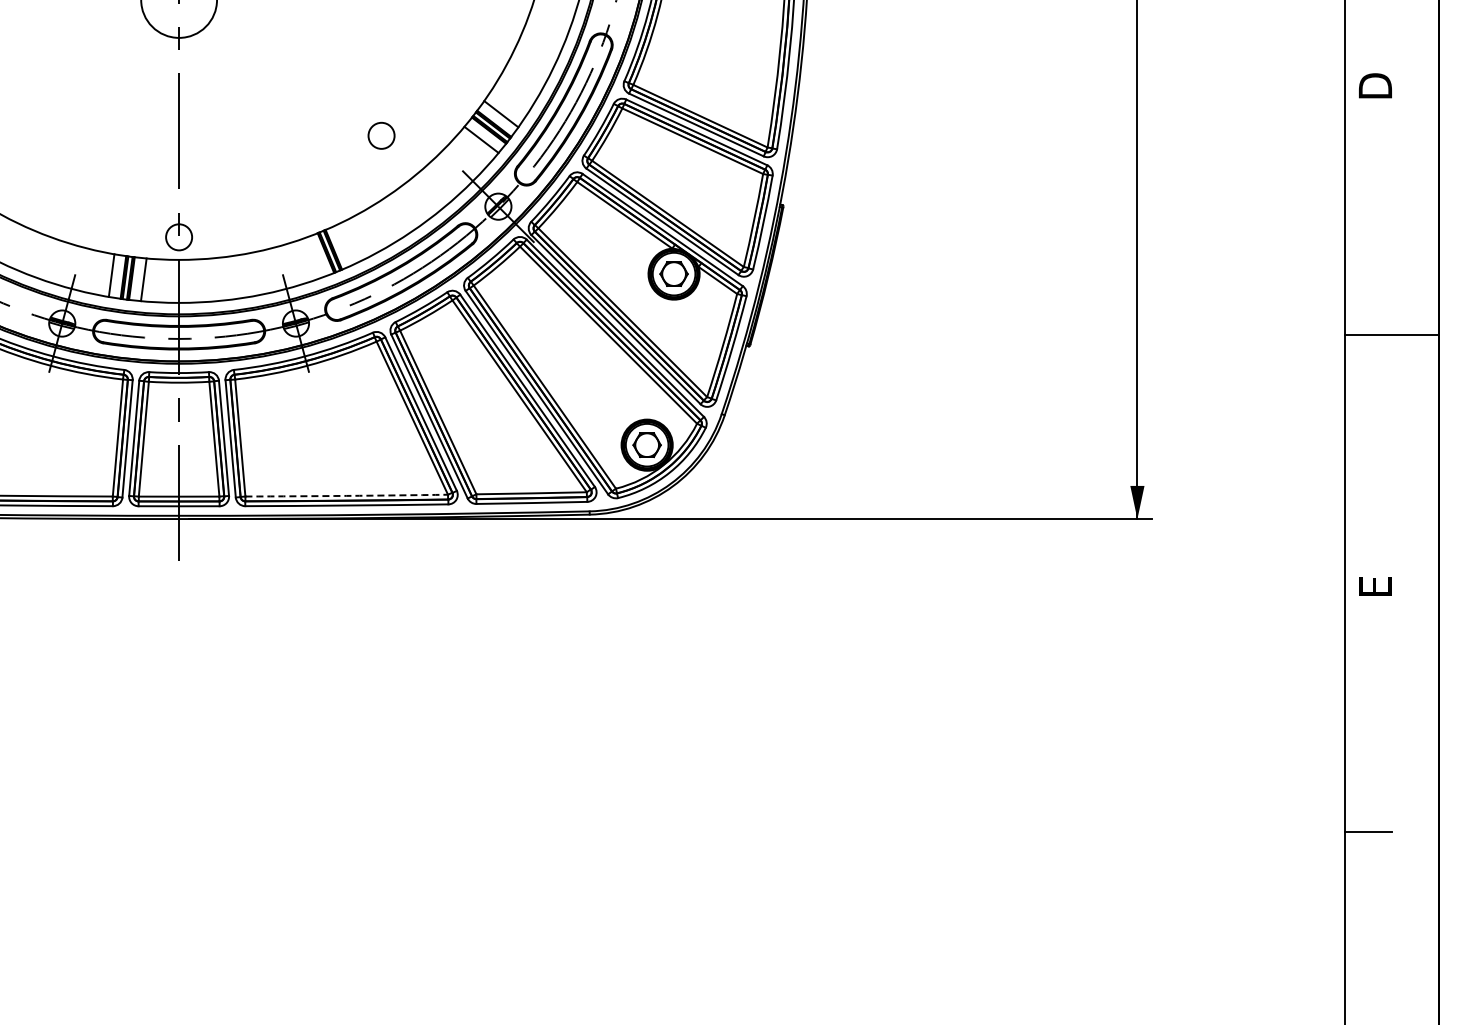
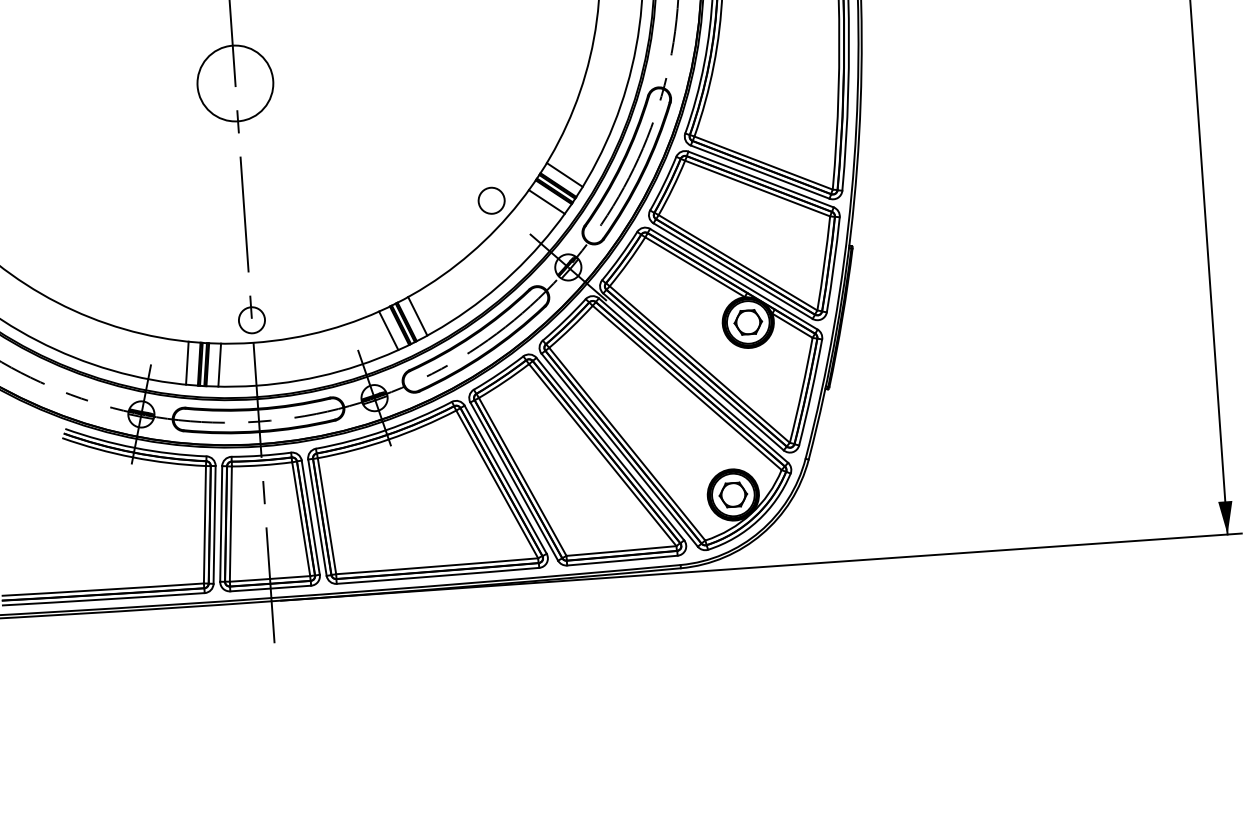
circle: (381, 135) -> (491, 200), moved
line: (344, 244) -> (417, 315), added
line: (314, 257) -> (388, 330), added
arc: (346, 495) -> (436, 566), dashed -> solid

